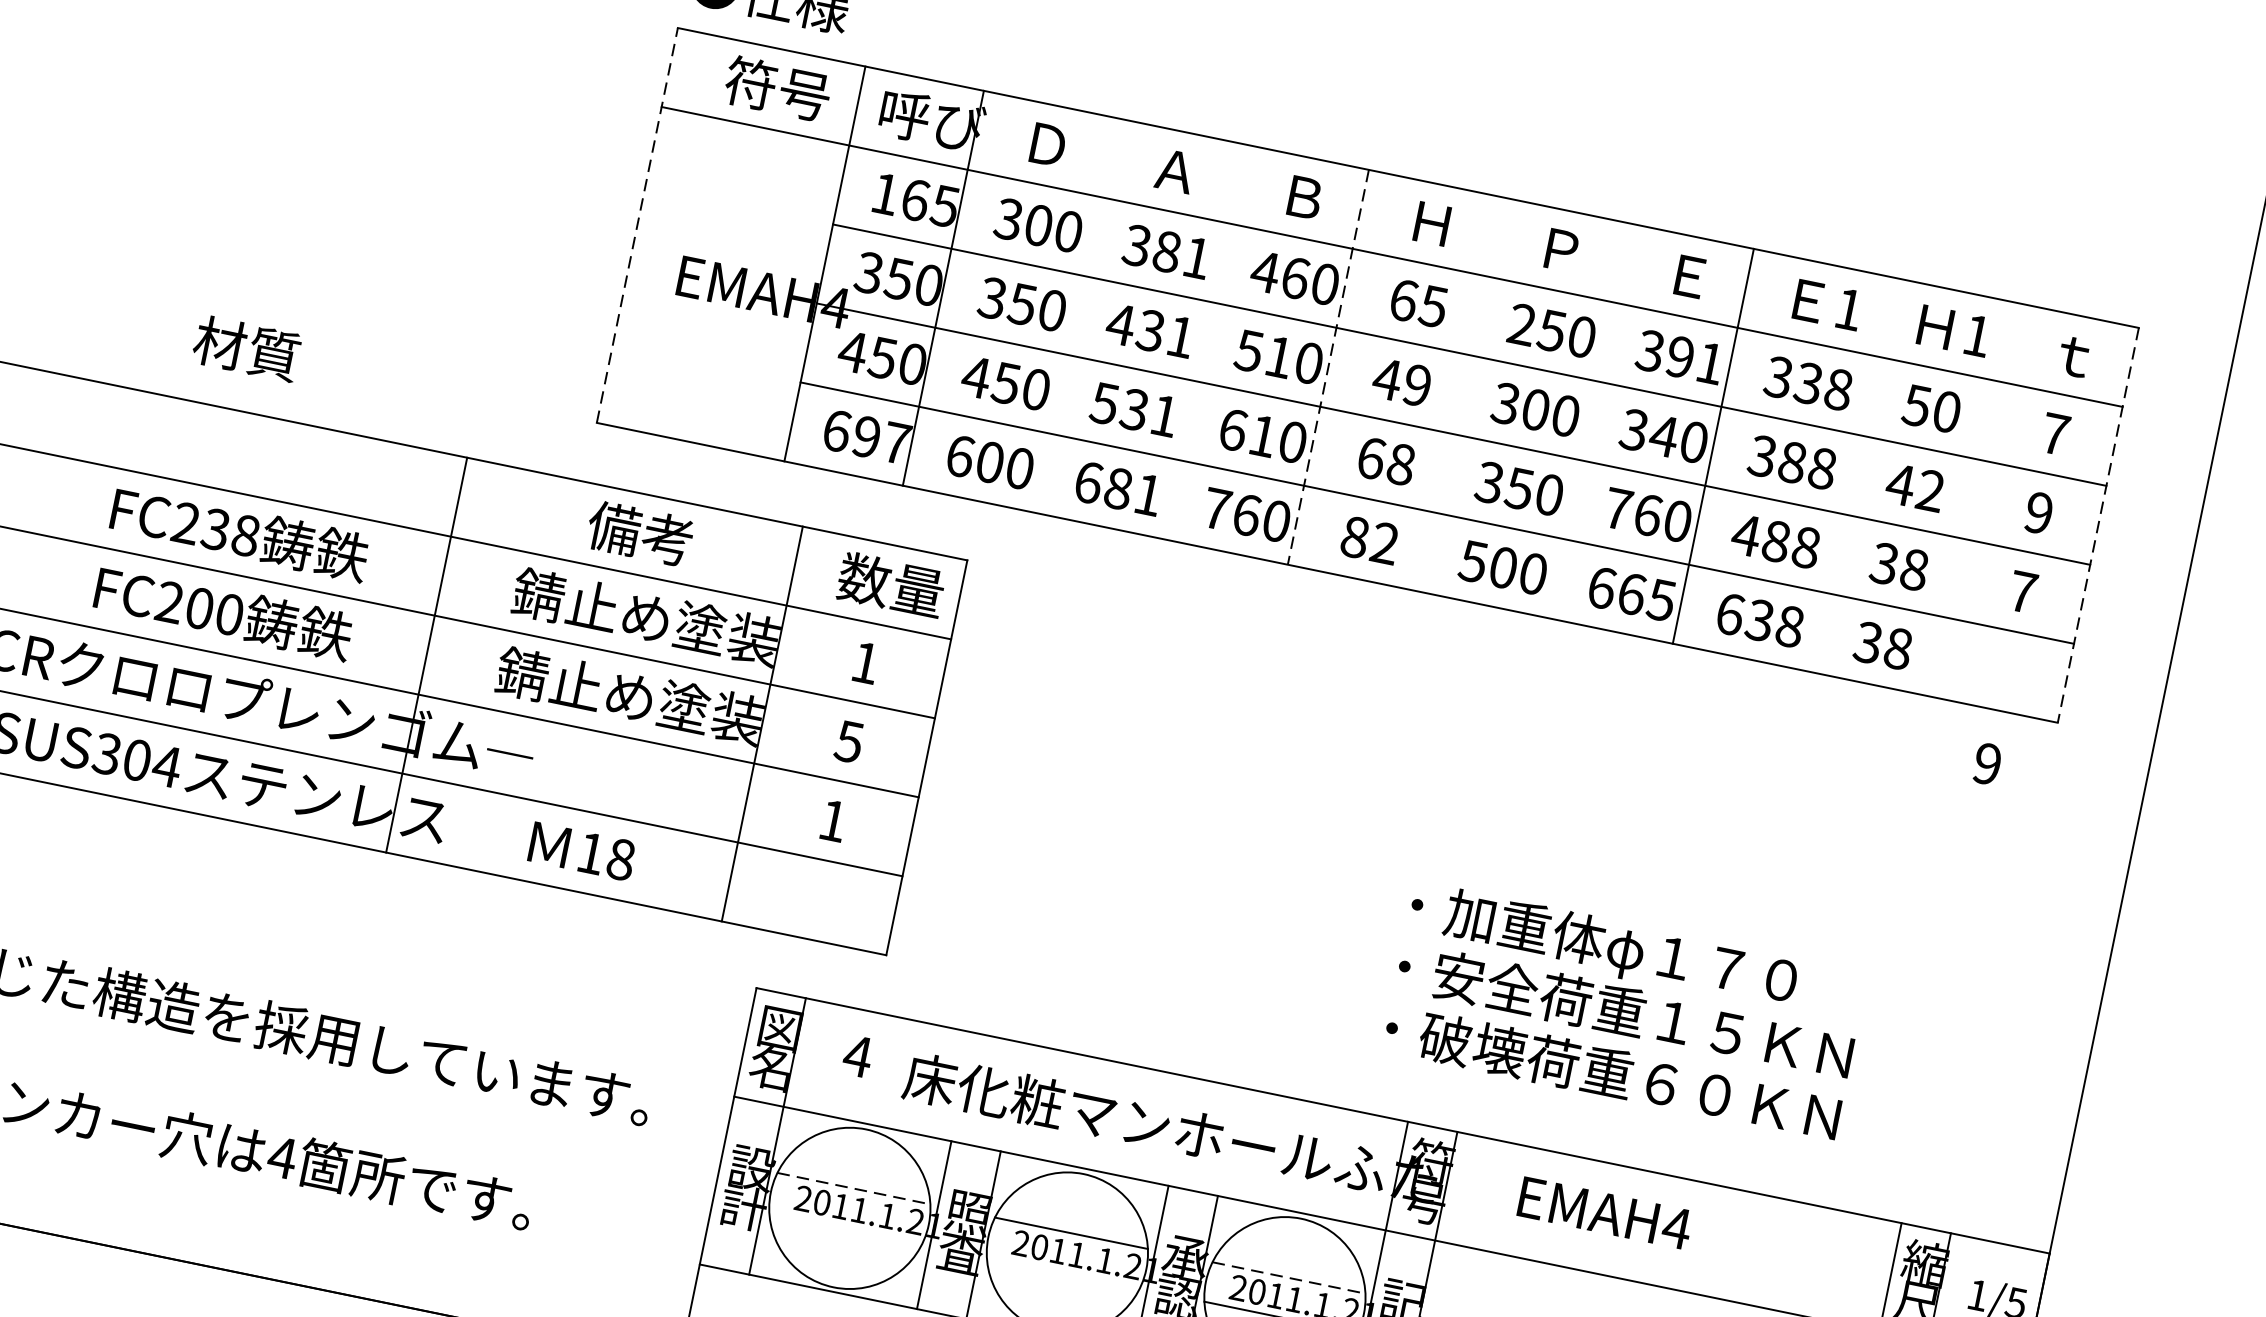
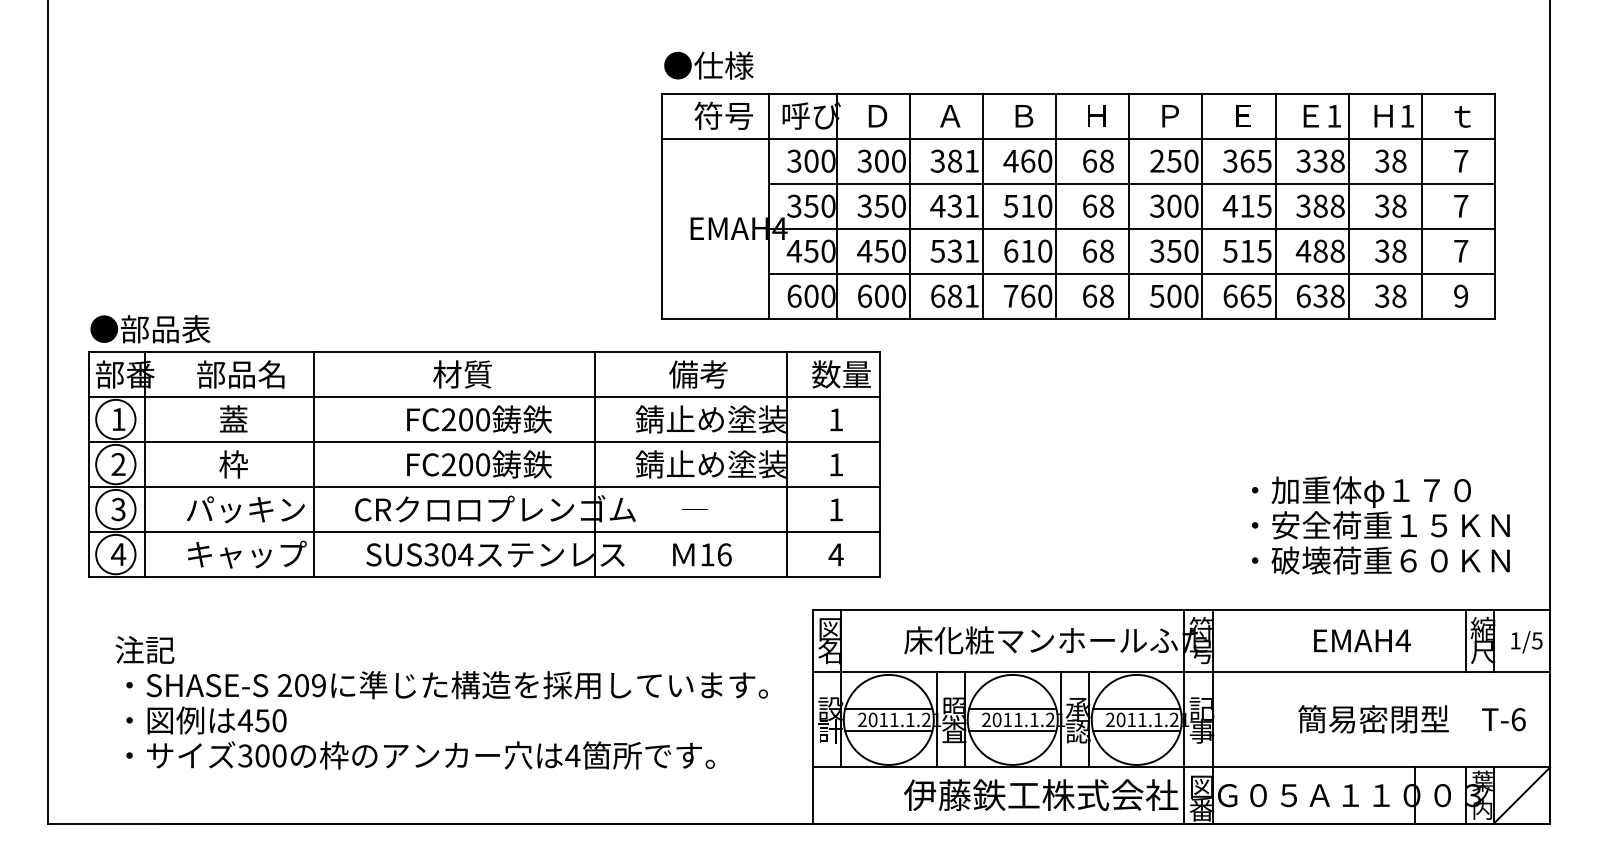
text: (915, 198) -> (811, 160), 165 -> 300
line: (637, 225) -> (662, 206), dashed -> solid
text: (1433, 305) -> (1106, 160), 65 -> 68
line: (1071, 313) -> (909, 205), added
line: (1199, 339) -> (982, 205), added
text: (246, 348) -> (462, 374), moved
text: (1694, 358) -> (1255, 160), 391 -> 365
line: (1328, 367) -> (1056, 206), dashed -> solid
text: (1401, 380) -> (1097, 205), 49 -> 68
line: (1457, 392) -> (1129, 205), added
text: (1931, 407) -> (1390, 160), 50 -> 38
line: (1585, 418) -> (1202, 205), added
text: (1662, 434) -> (1246, 205), 340 -> 415
text: (881, 438) -> (819, 295), 697 -> 600
line: (1841, 471) -> (1348, 205), added
text: (1915, 486) -> (1390, 205), 42 -> 38
line: (1969, 497) -> (1421, 205), added
text: (2039, 511) -> (1461, 205), 9 -> 7
text: (1648, 513) -> (1247, 250), 760 -> 515
line: (2097, 525) -> (1494, 206), dashed -> solid
text: (231, 531) -> (474, 419), FC238 -> FC200
text: (1368, 538) -> (1097, 295), 82 -> 68
text: (848, 740) -> (835, 464), 5 -> 1
text: (509, 753) -> (694, 509), moved
text: (1986, 762) -> (1460, 295), moved
text: (621, 858) -> (724, 554), 18 -> 16
text: (1624, 1011) -> (1380, 525), moved
text: (856, 1055) -> (835, 554), moved
line: (853, 1188) -> (888, 708), dashed -> solid
text: (1605, 1212) -> (1362, 640), moved
line: (845, 1228) -> (888, 731), added
line: (1062, 1273) -> (1012, 731), added
line: (1288, 1277) -> (1136, 708), dashed -> solid

